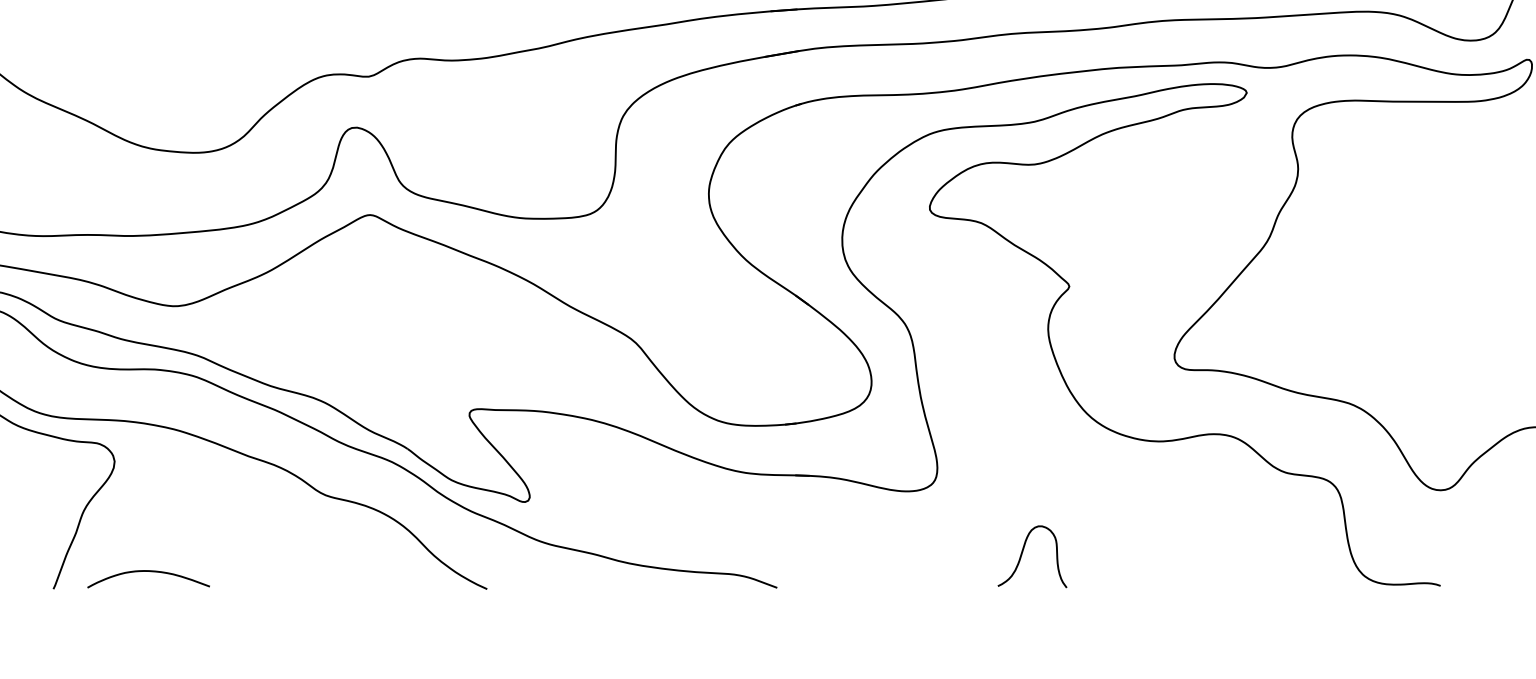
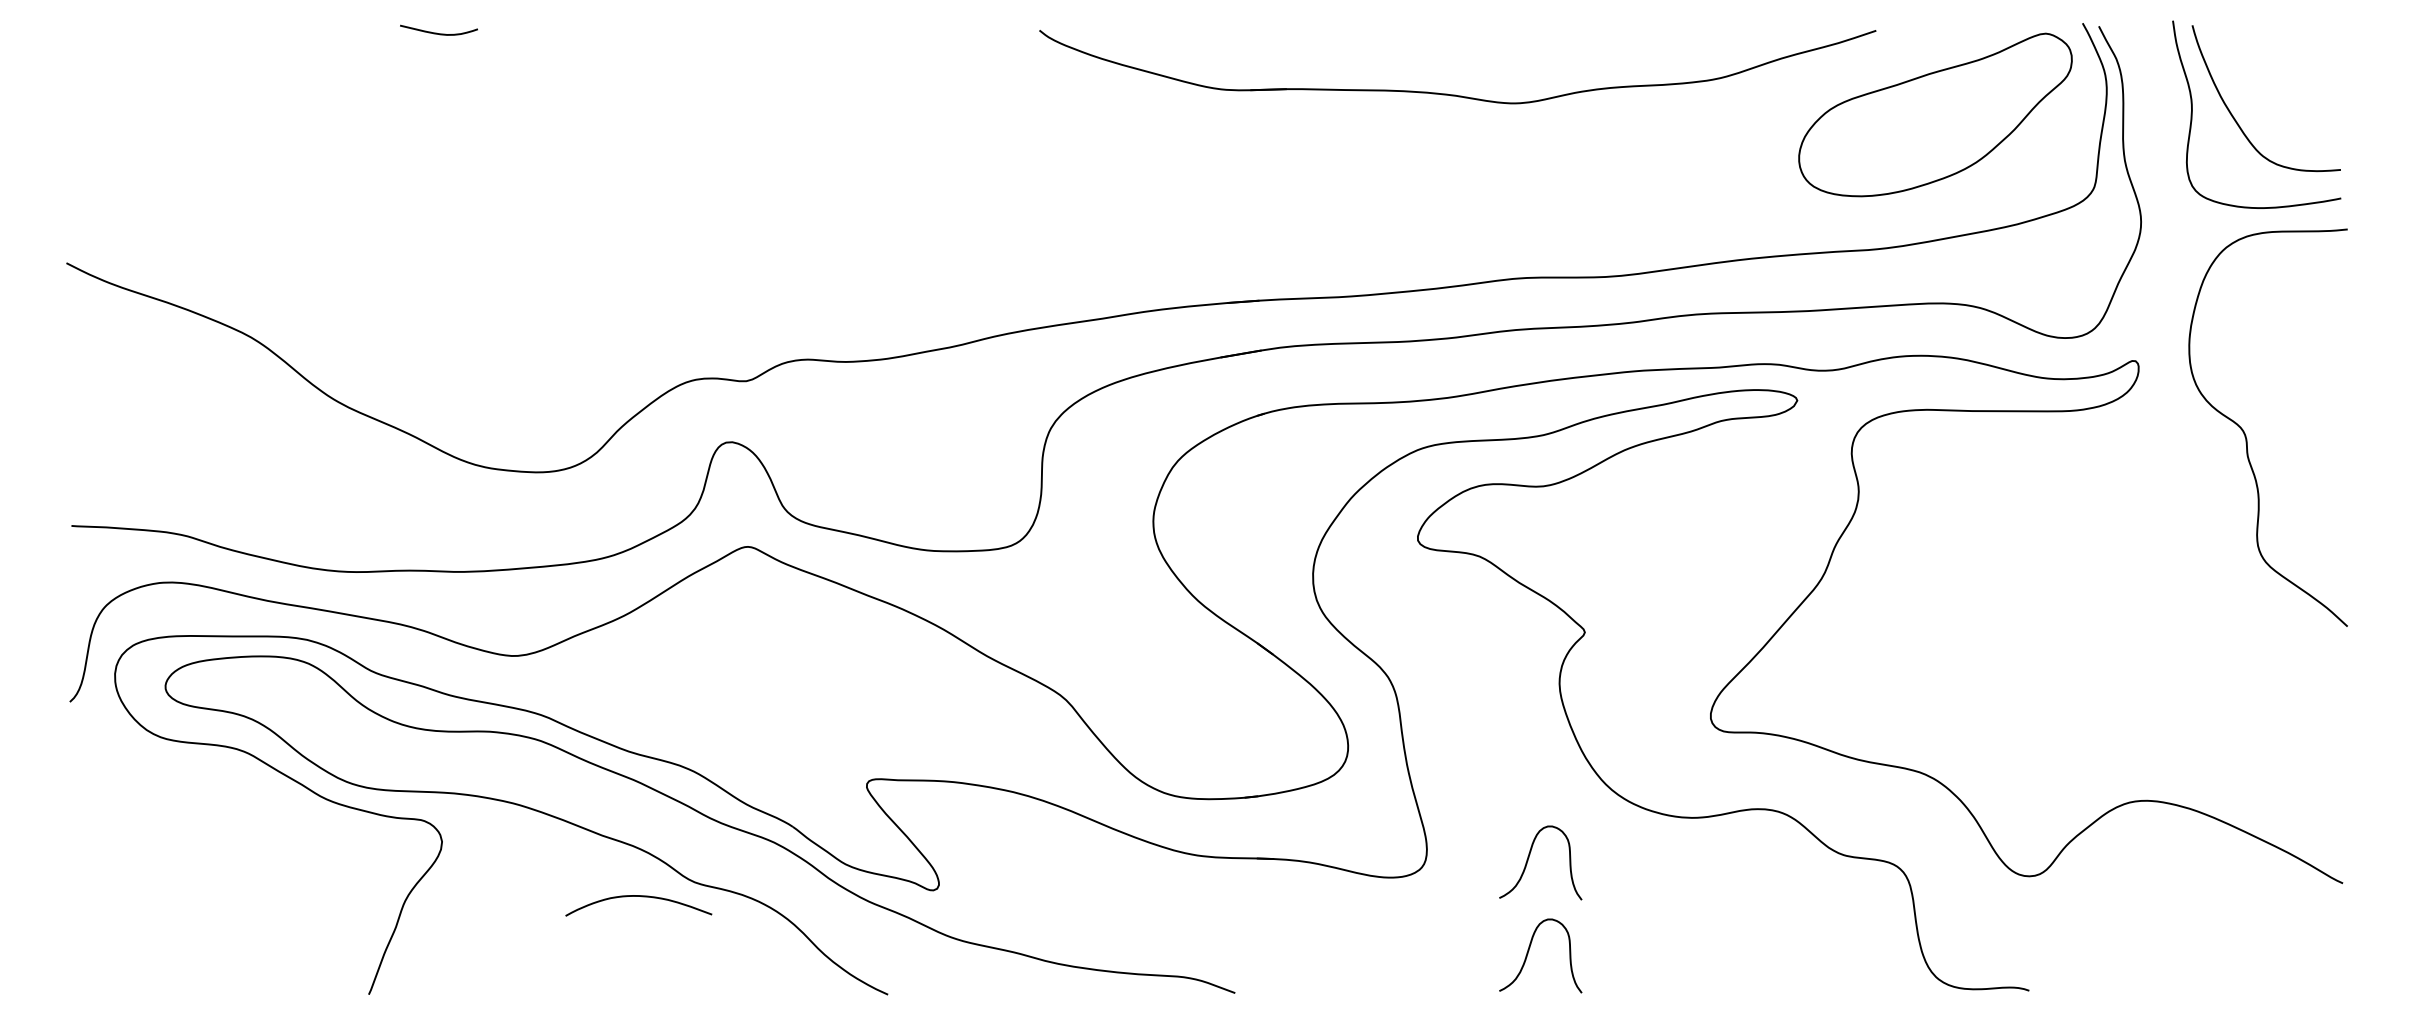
curve: (1022, 477) -> (1528, 861), added
curve: (150, 572) -> (641, 897), moved

